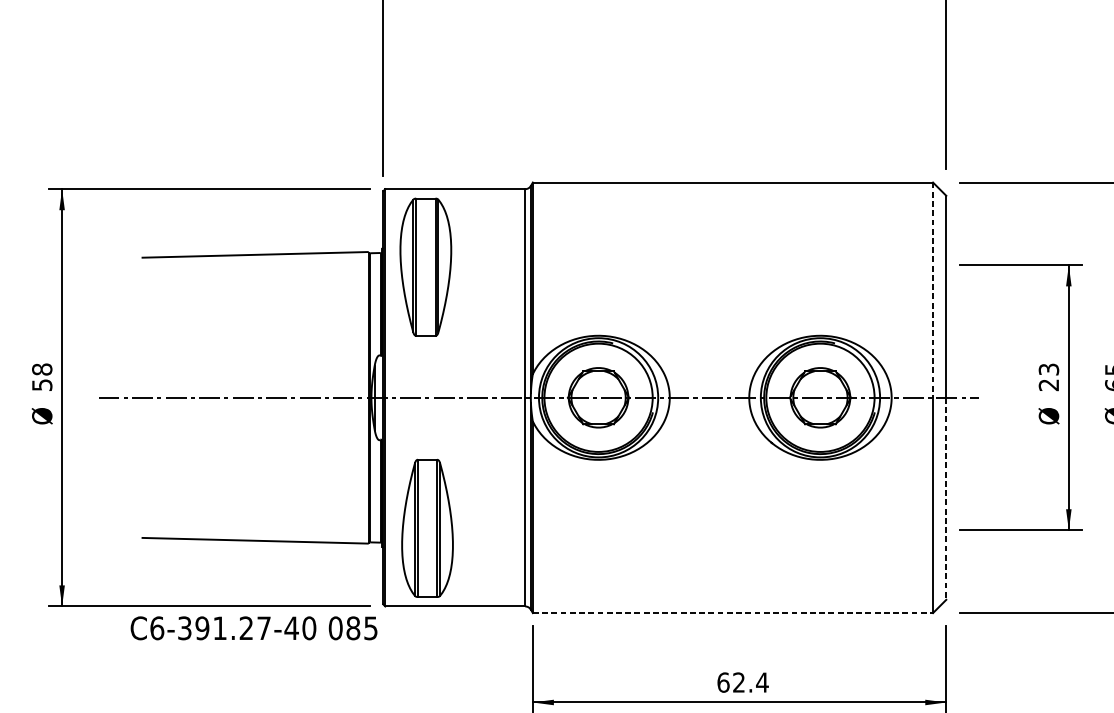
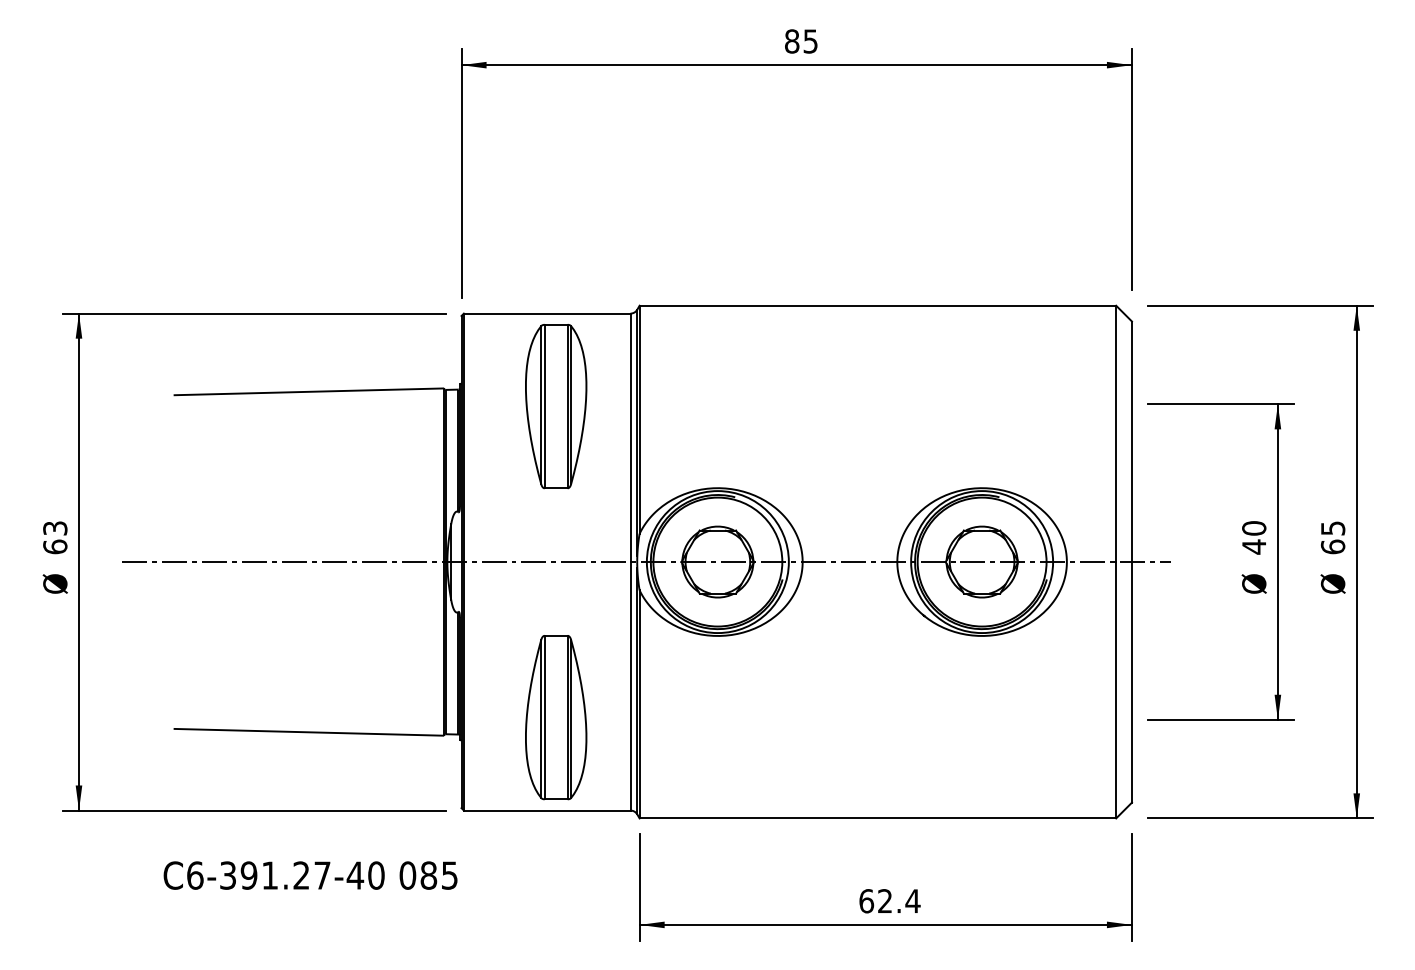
part: (426, 267) -> (556, 406), moved
line: (933, 290) -> (1116, 434), dashed -> solid
text: (42, 377) -> (55, 537), 58 -> 63
text: (1049, 377) -> (1254, 537), 23 -> 40
line: (945, 498) -> (1131, 682), dashed -> solid
part: (427, 528) -> (556, 717), moved
line: (733, 613) -> (878, 818), dashed -> solid
text: (253, 628) -> (310, 875), moved

